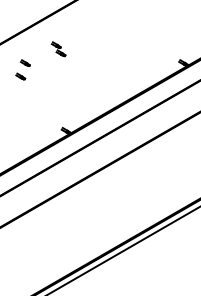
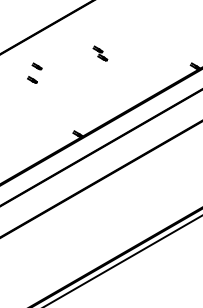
part: (58, 49) -> (100, 53), moved

